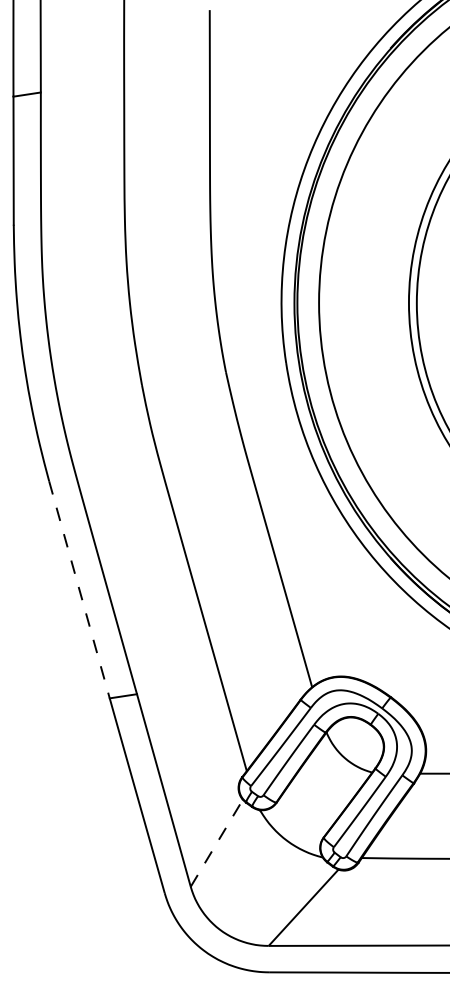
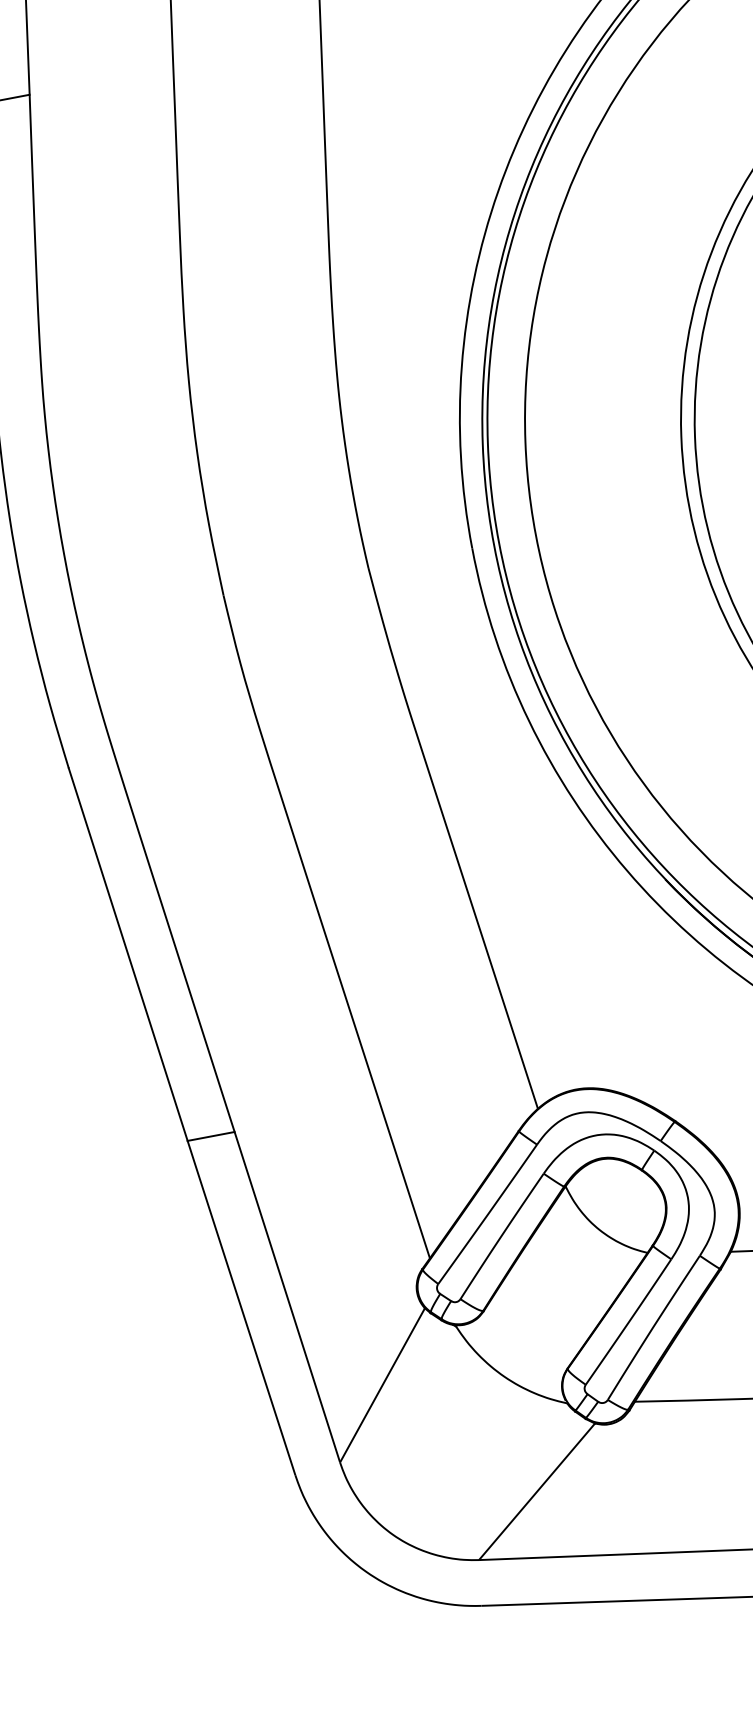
line: (79, 589) -> (128, 954), dashed -> solid
line: (216, 843) -> (381, 1385), dashed -> solid

